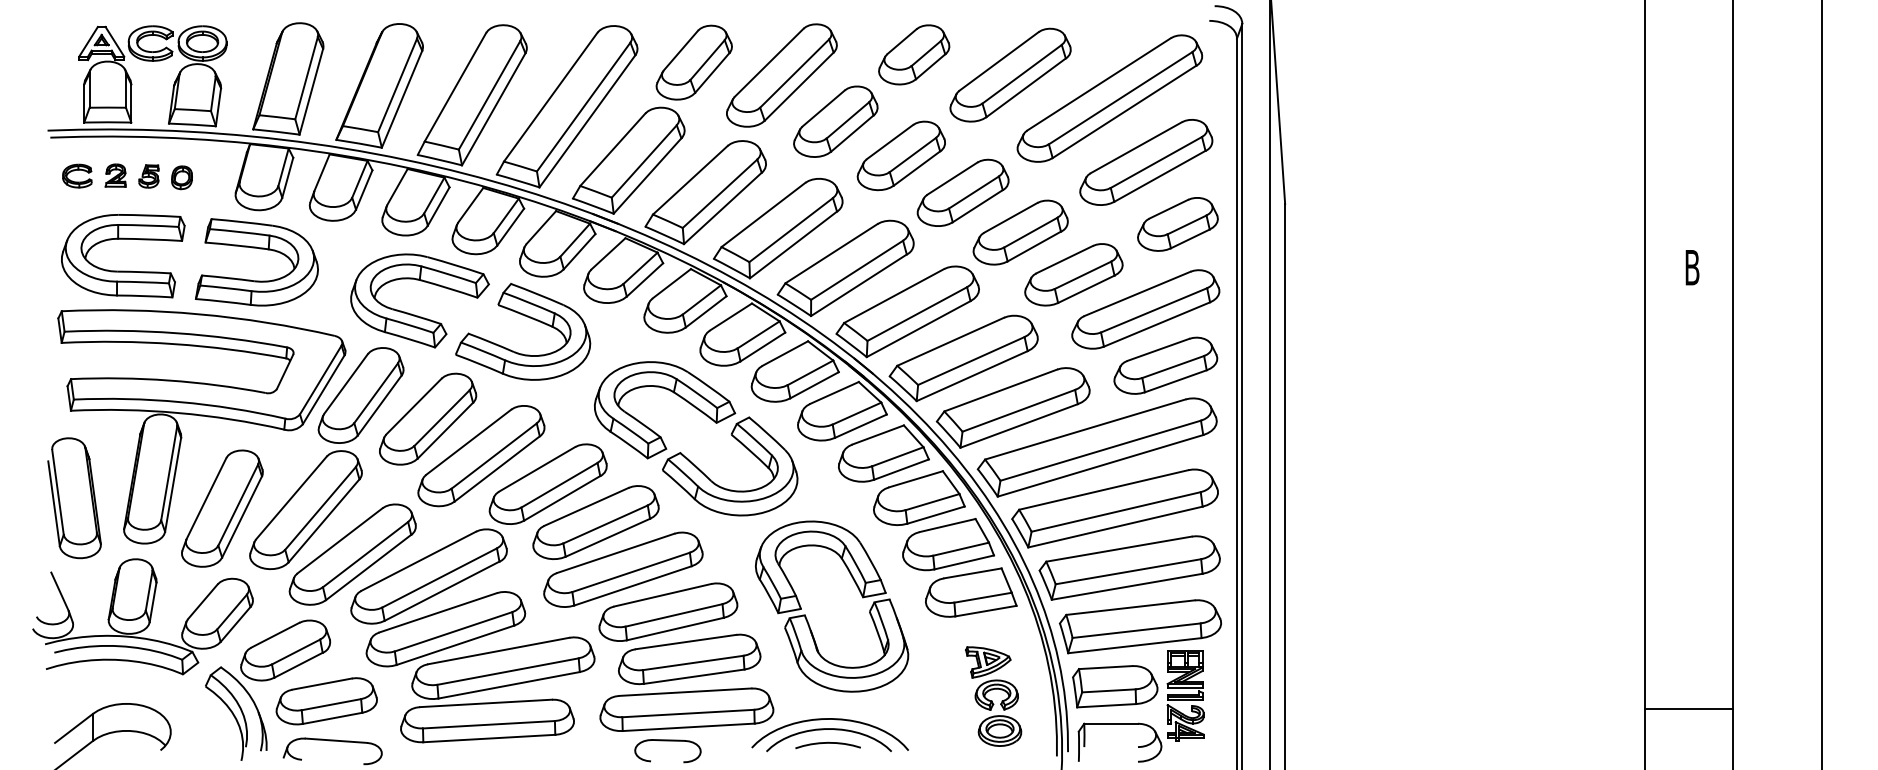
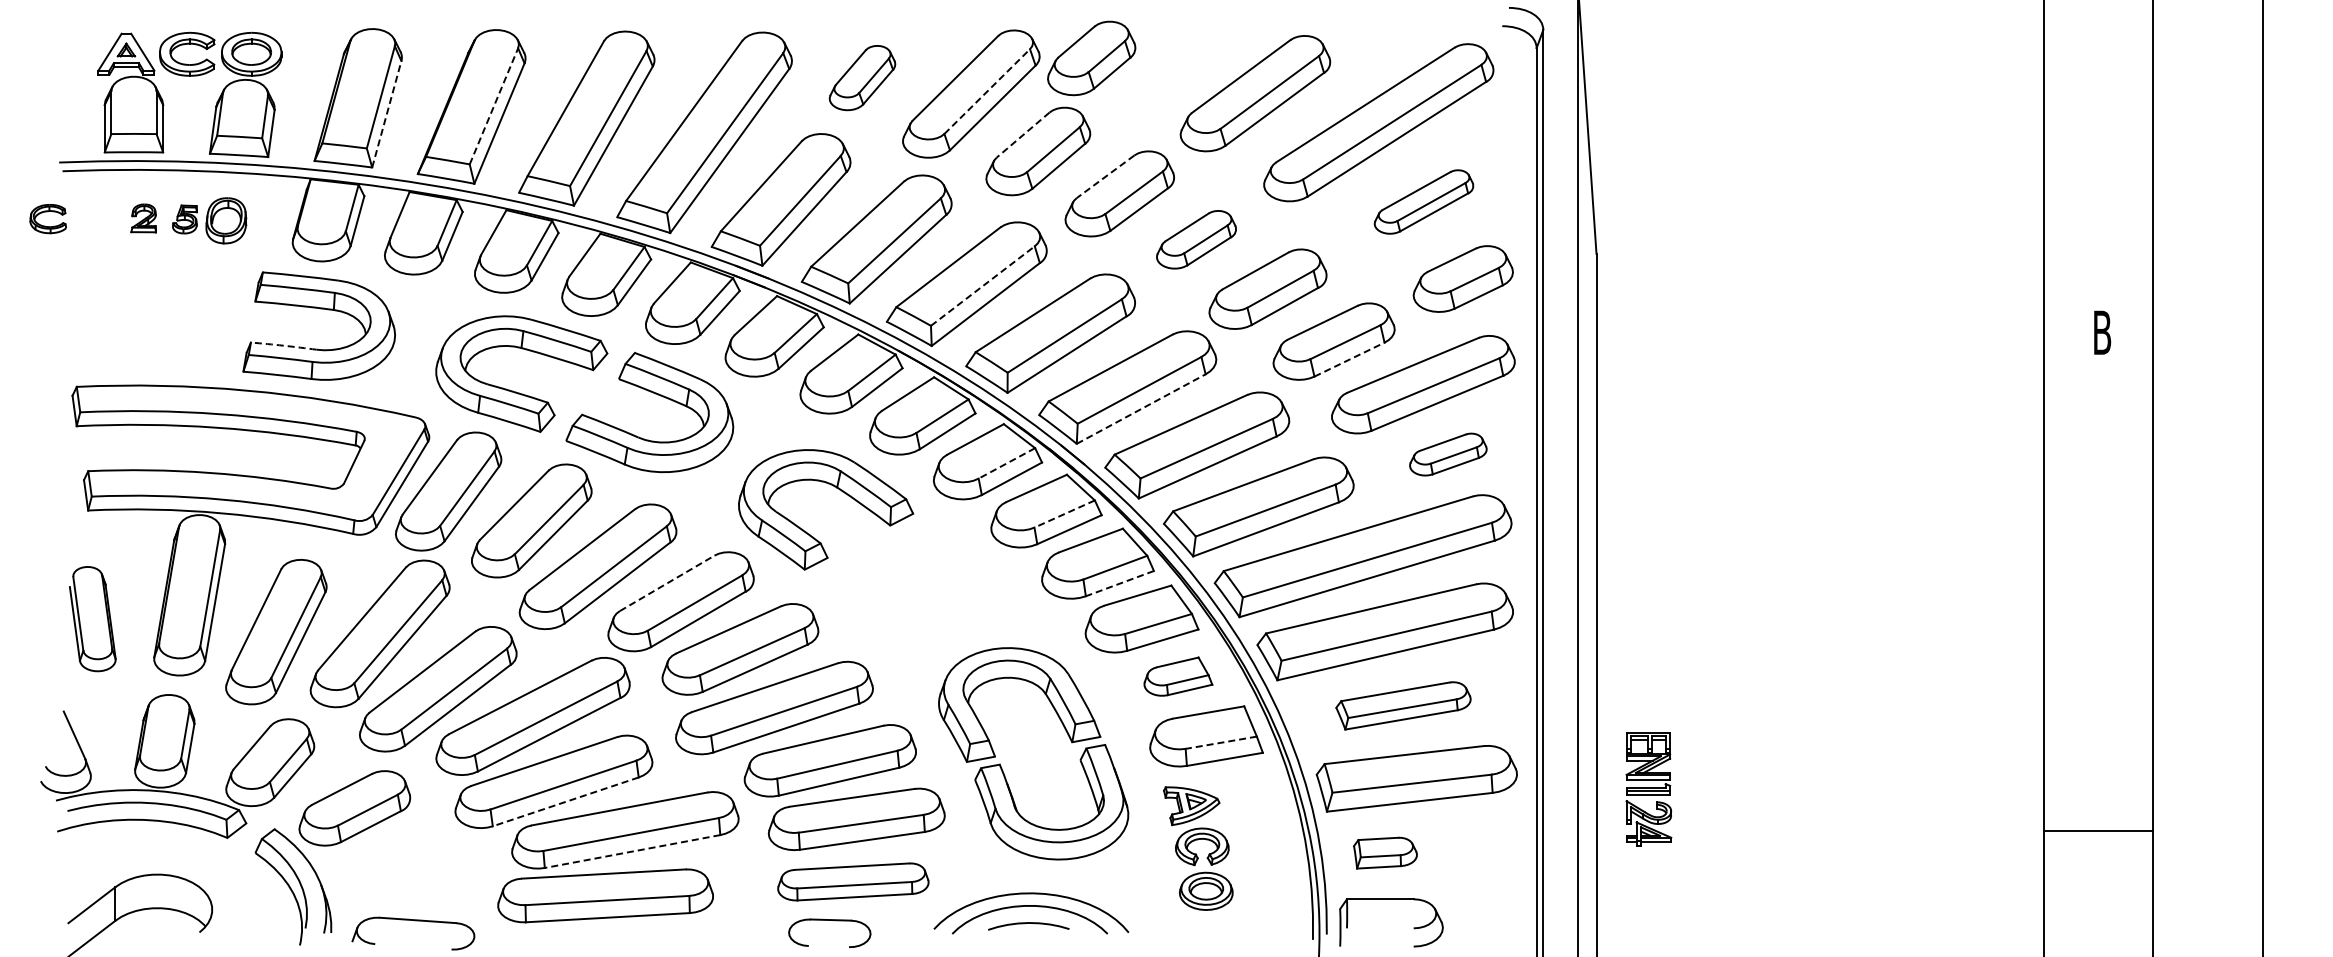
part: (914, 54) -> (1091, 58), moved
part: (694, 62) -> (862, 77), size x0.7
line: (794, 73) -> (987, 91), solid -> dashed
line: (397, 85) -> (493, 106), solid -> dashed
line: (311, 91) -> (386, 113), solid -> dashed
line: (823, 108) -> (1023, 135), solid -> dashed
line: (889, 141) -> (1105, 176), solid -> dashed
part: (1145, 162) -> (1423, 201), size x0.6
part: (181, 178) -> (225, 221), size x1.6
part: (75, 181) -> (45, 225), moved
part: (963, 192) -> (1196, 239), size x0.7
line: (791, 229) -> (983, 285), solid -> dashed
part: (123, 270) -> (153, 336), removed
arc: (228, 277) -> (283, 345), solid -> dashed
line: (1086, 289) -> (1349, 359), solid -> dashed
line: (918, 328) -> (1141, 408), solid -> dashed
part: (1166, 365) -> (1448, 454), size x0.6
line: (810, 372) -> (1006, 463), solid -> dashed
line: (856, 413) -> (1064, 514), solid -> dashed
line: (537, 469) -> (667, 583), solid -> dashed
line: (901, 469) -> (1119, 583), solid -> dashed
part: (723, 487) -> (898, 605), removed
part: (74, 497) -> (92, 618), size x0.7
part: (948, 544) -> (1178, 676), size x0.6
part: (1129, 567) -> (1403, 705), size x0.6
line: (982, 597) -> (1220, 742), solid -> dashed
line: (455, 645) -> (565, 801), solid -> dashed
line: (509, 685) -> (632, 851), solid -> dashed
part: (1115, 686) -> (1385, 852), size x0.6
part: (1185, 695) -> (1648, 789), moved
part: (993, 696) -> (1198, 848), moved
part: (326, 701) -> (405, 871), removed
part: (687, 709) -> (853, 881), size x0.7
line: (1689, 709) -> (2098, 831), moved

